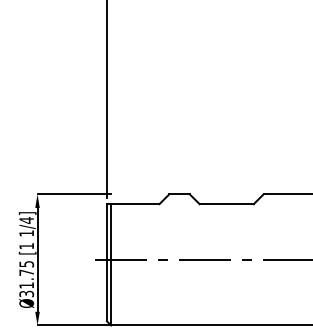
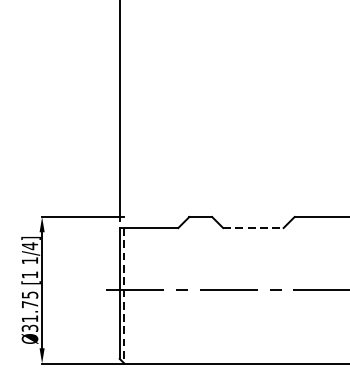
line: (227, 204) -> (254, 228), solid -> dashed
line: (111, 264) -> (124, 295), solid -> dashed

